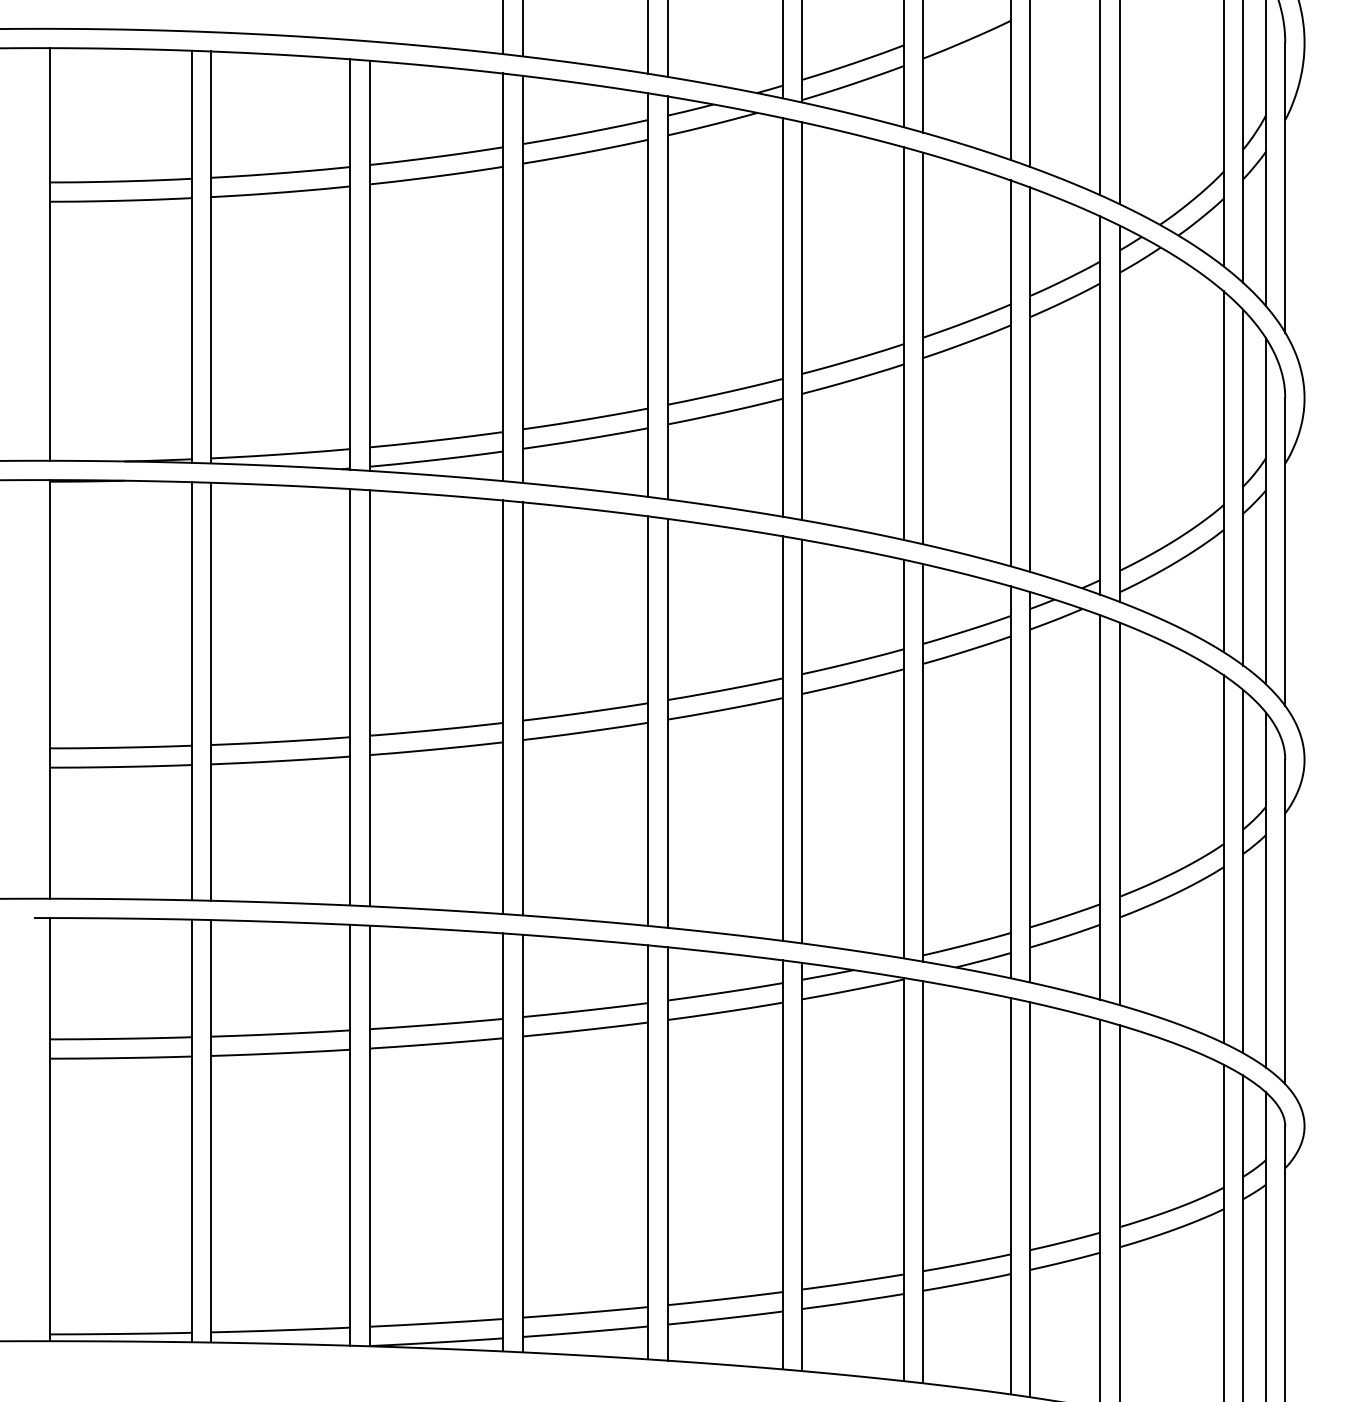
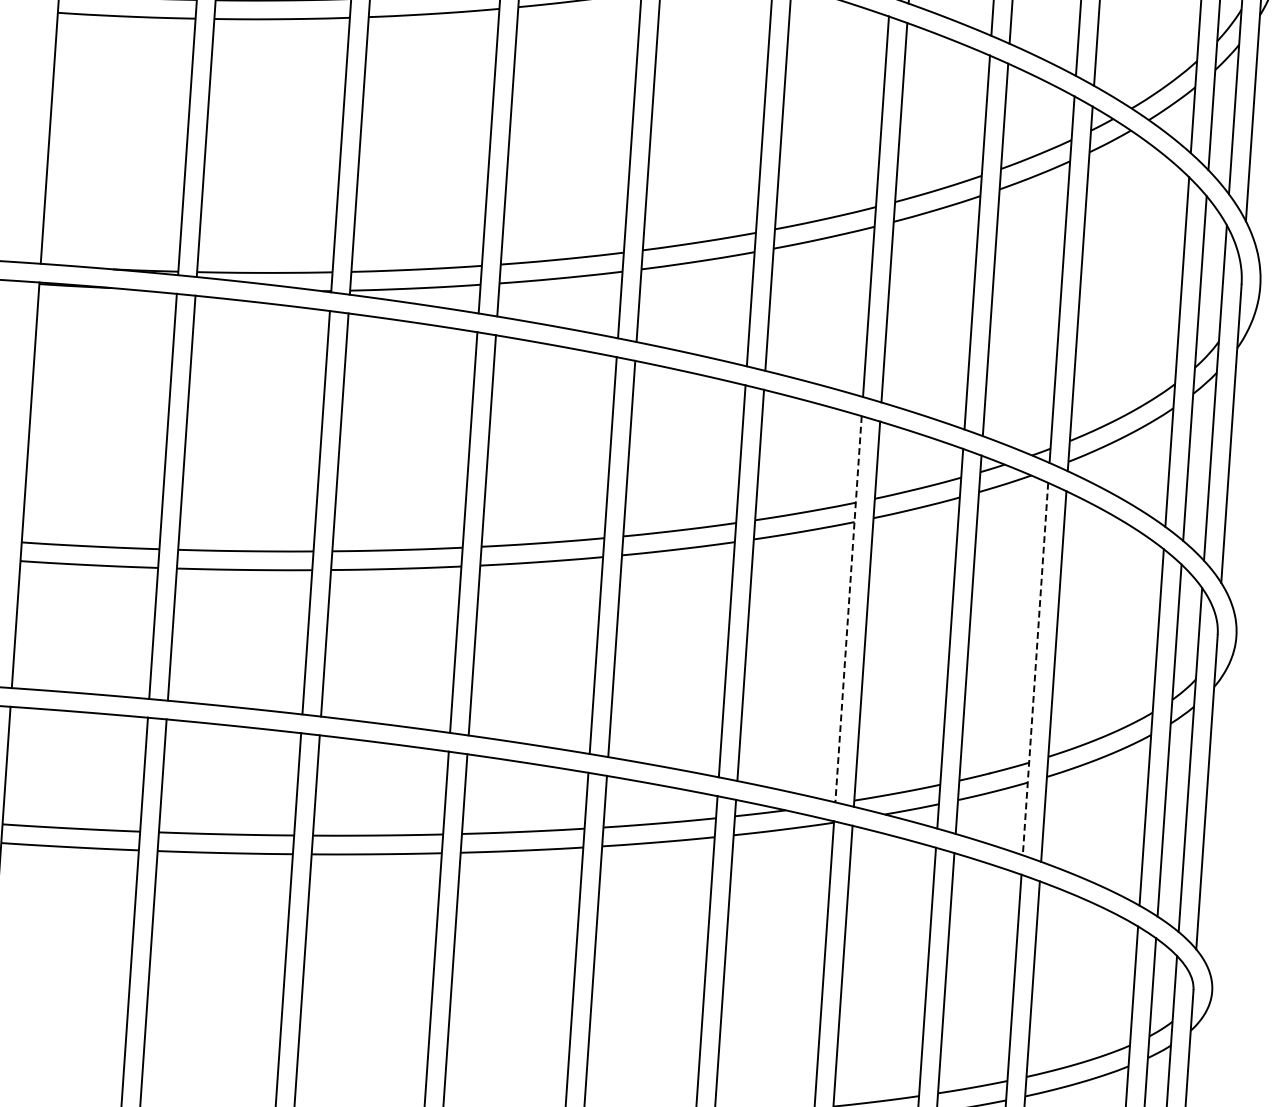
line: (904, 759) -> (848, 609), solid -> dashed
line: (1100, 808) -> (1035, 670), solid -> dashed

